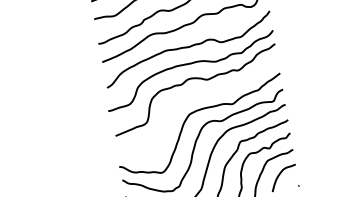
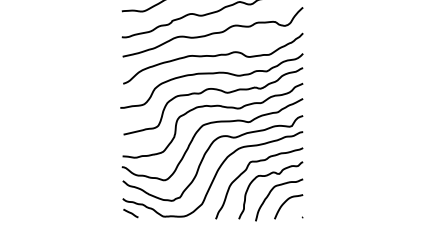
curve: (195, 96) -> (212, 107), added

